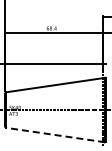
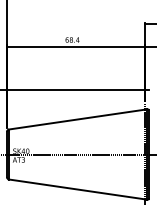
line: (55, 135) -> (77, 190), dashed -> solid

